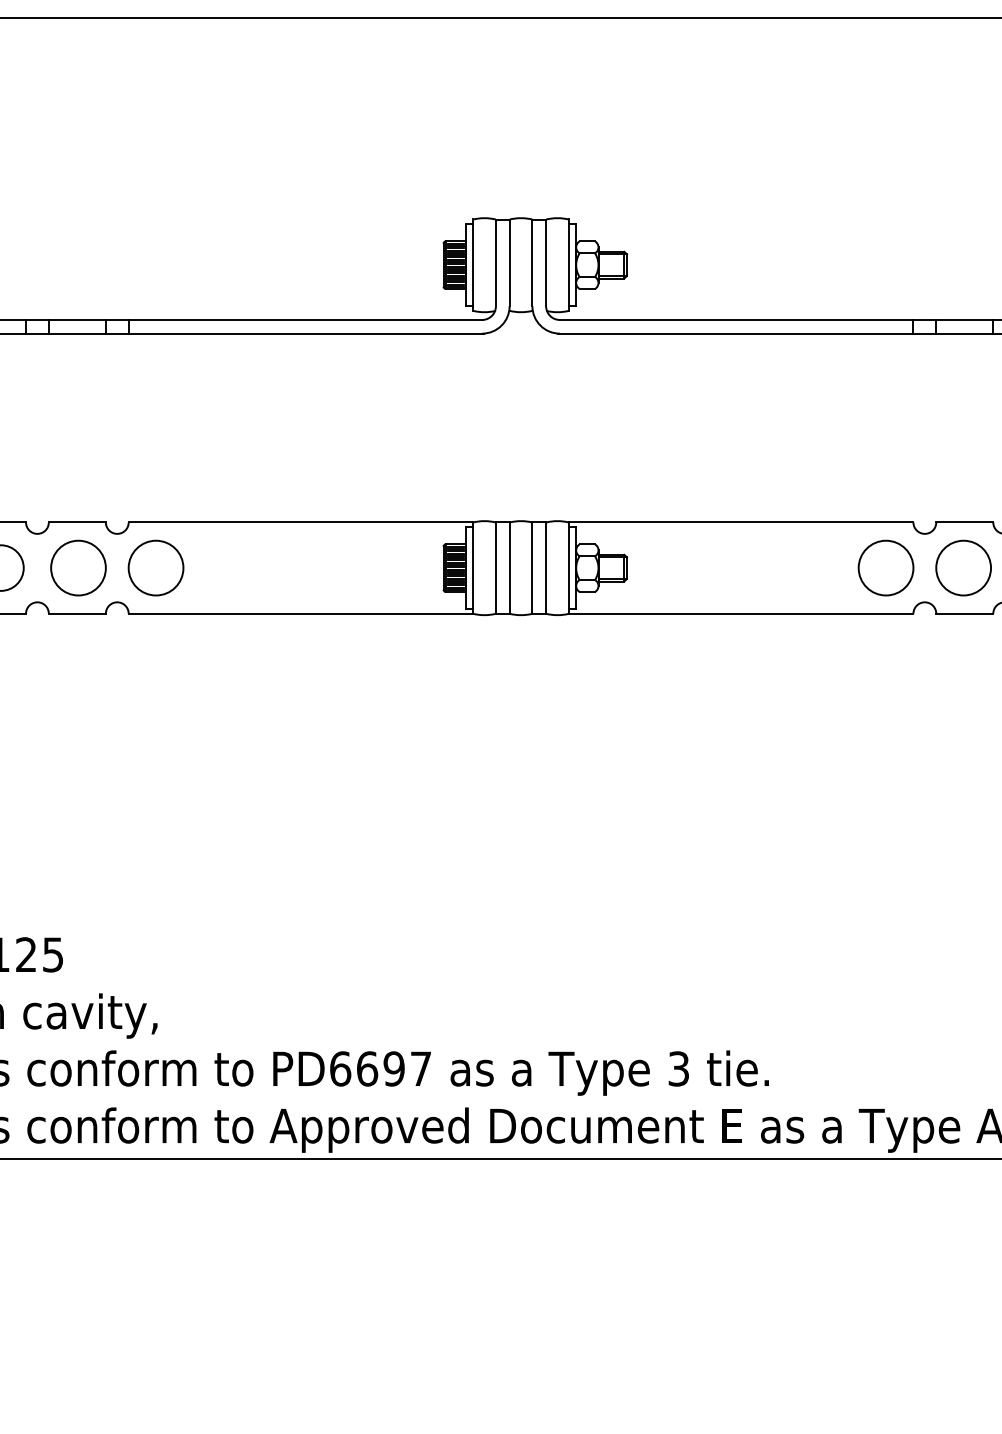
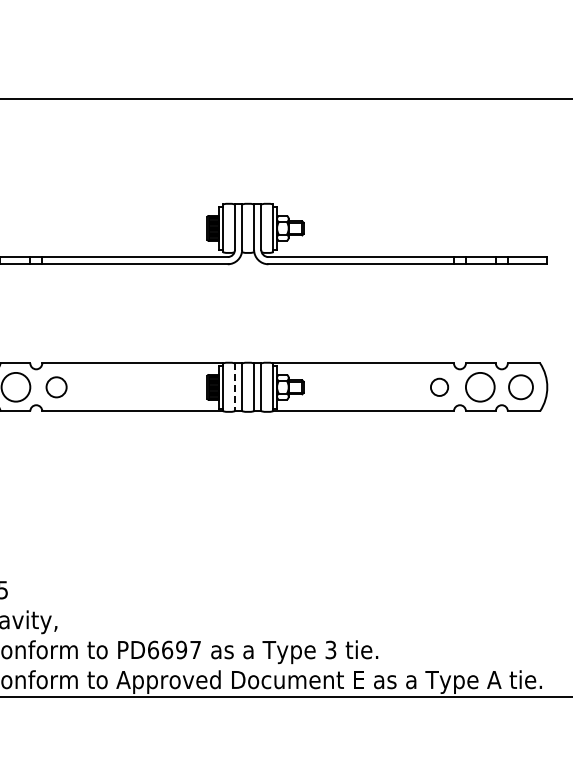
circle: (155, 568) -> (56, 387), size x0.7
line: (495, 568) -> (234, 387), solid -> dashed
circle: (885, 568) -> (439, 387), size x0.6

